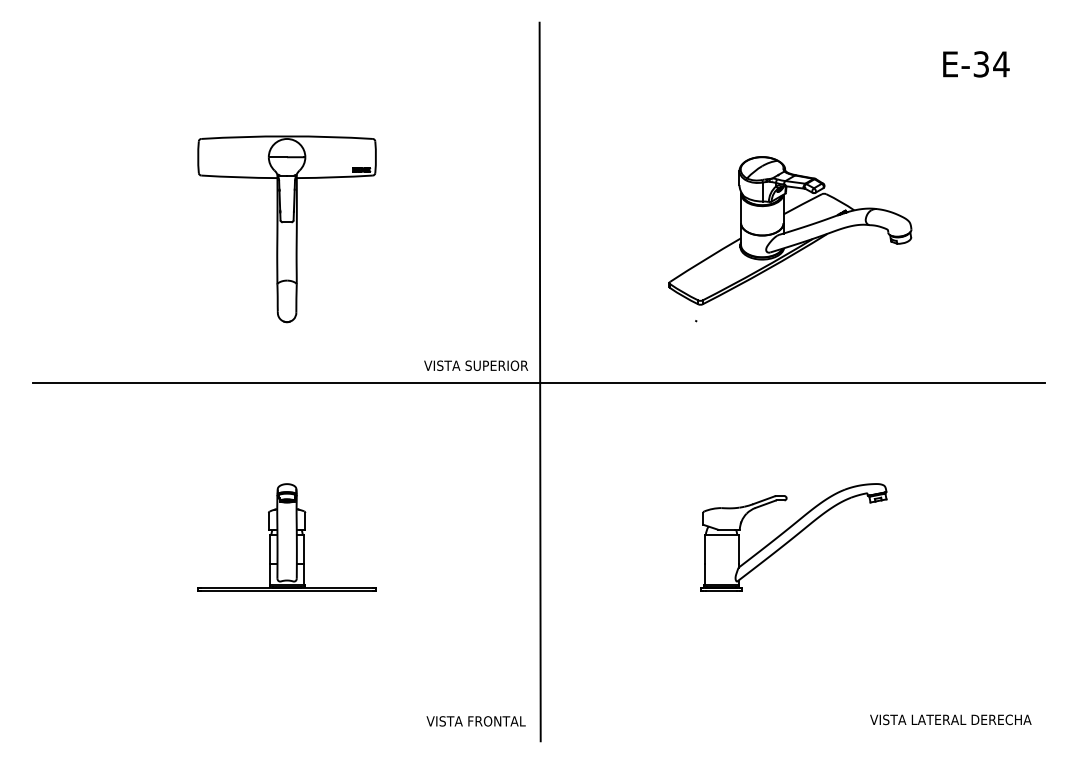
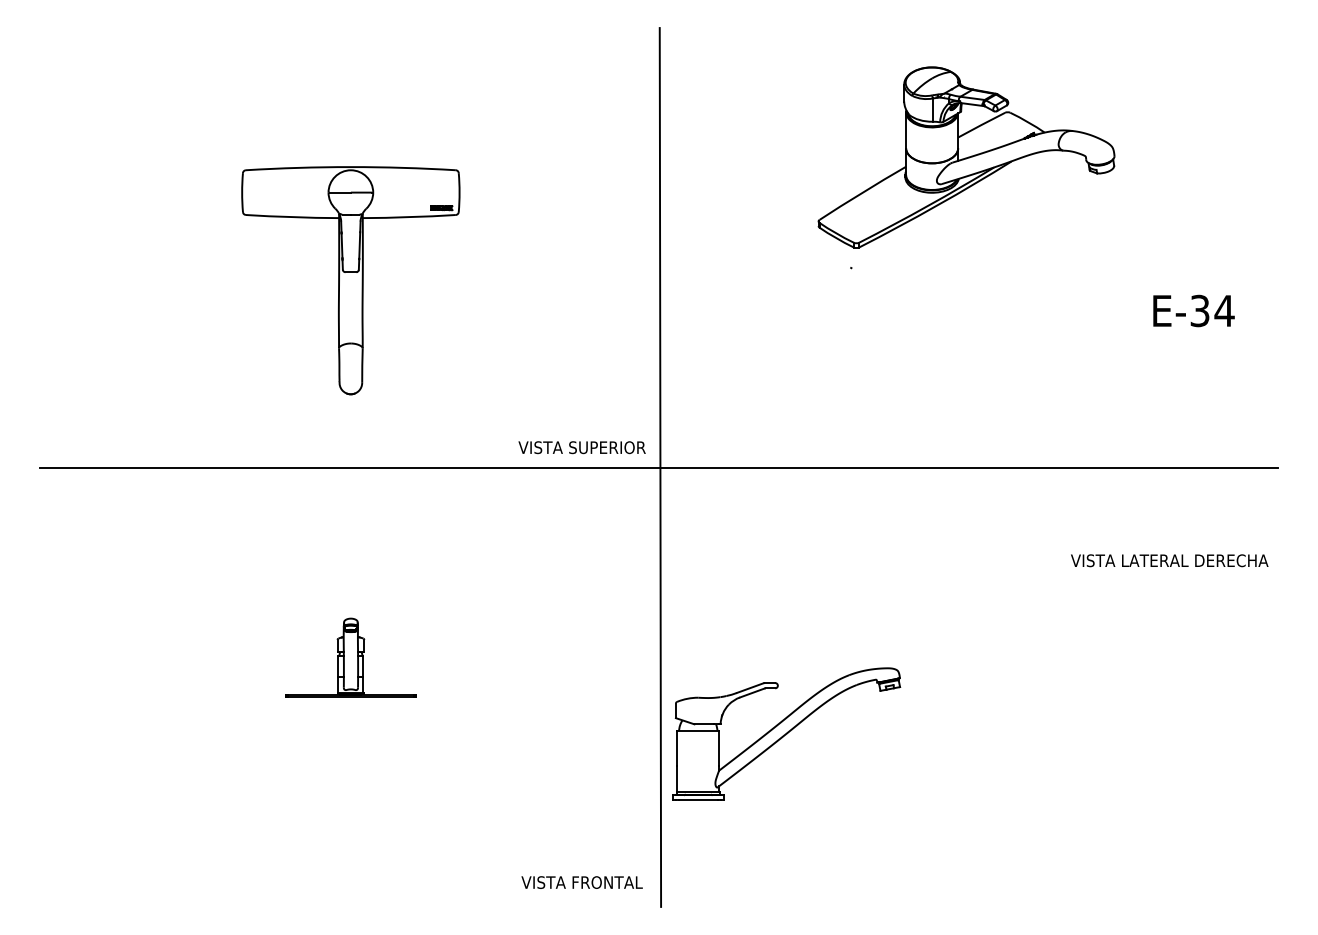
text: (976, 63) -> (1193, 310), moved
part: (790, 238) -> (966, 167), moved
part: (286, 537) -> (350, 657), size x0.6
part: (793, 537) -> (786, 733), moved
text: (950, 719) -> (1169, 560), moved

